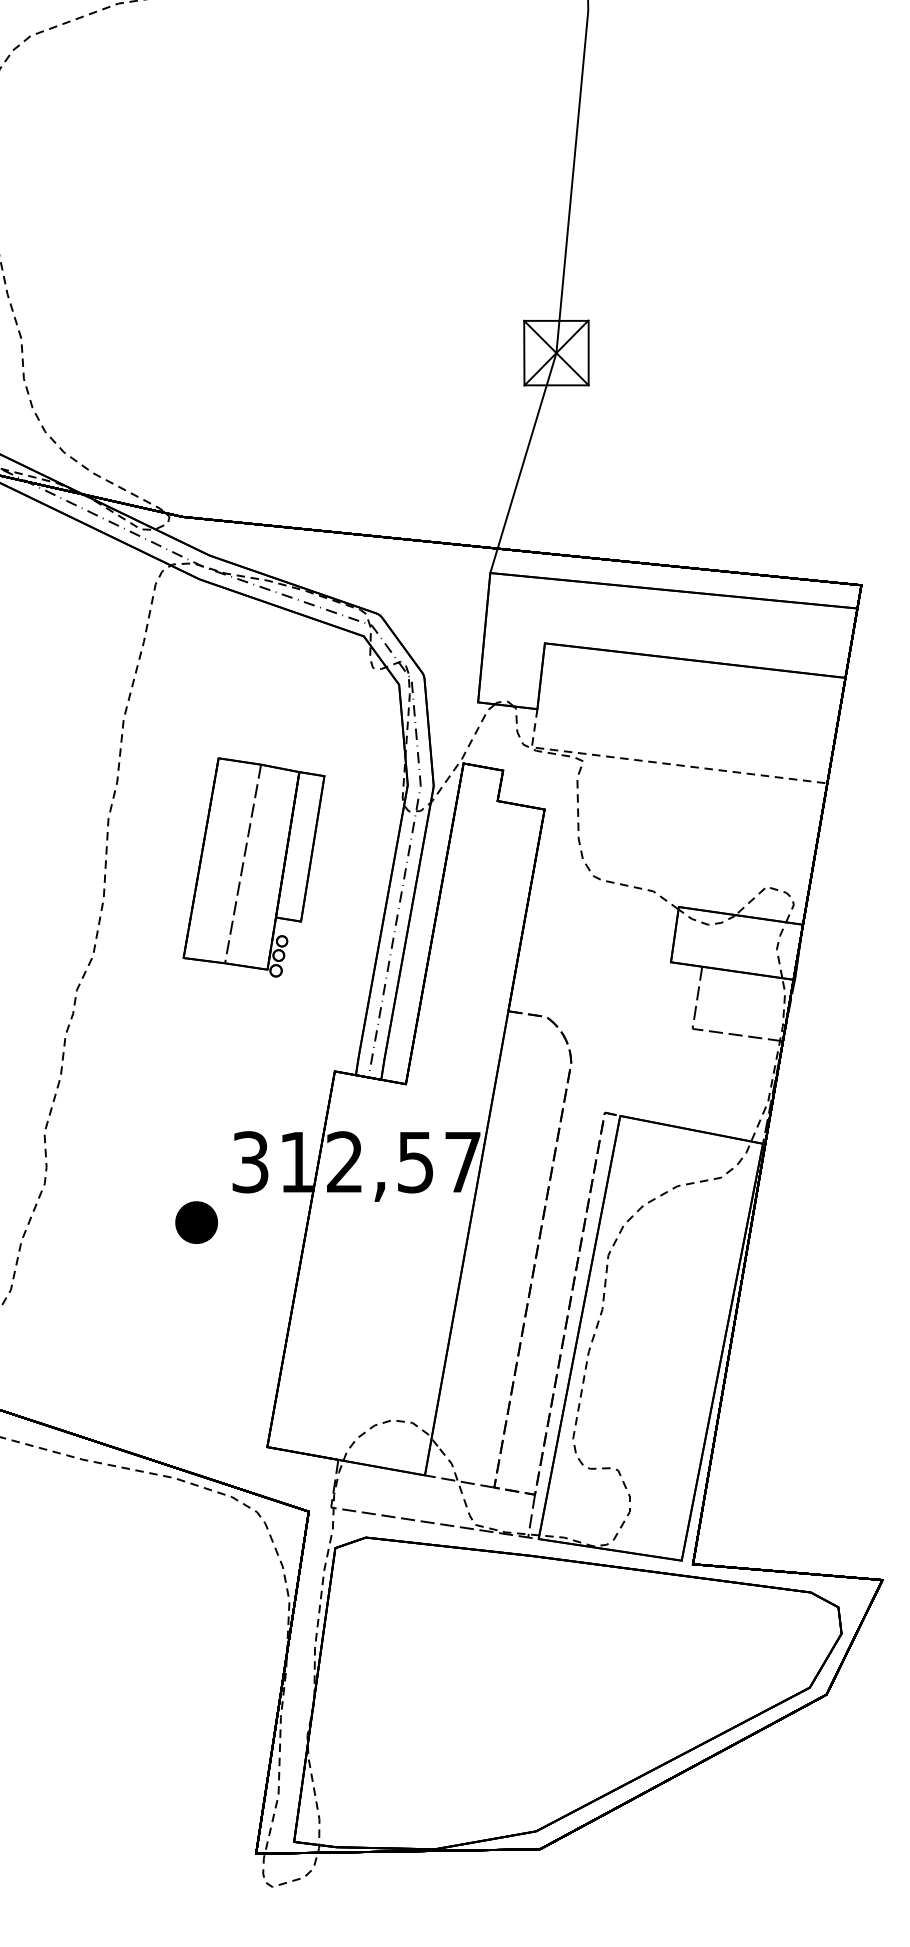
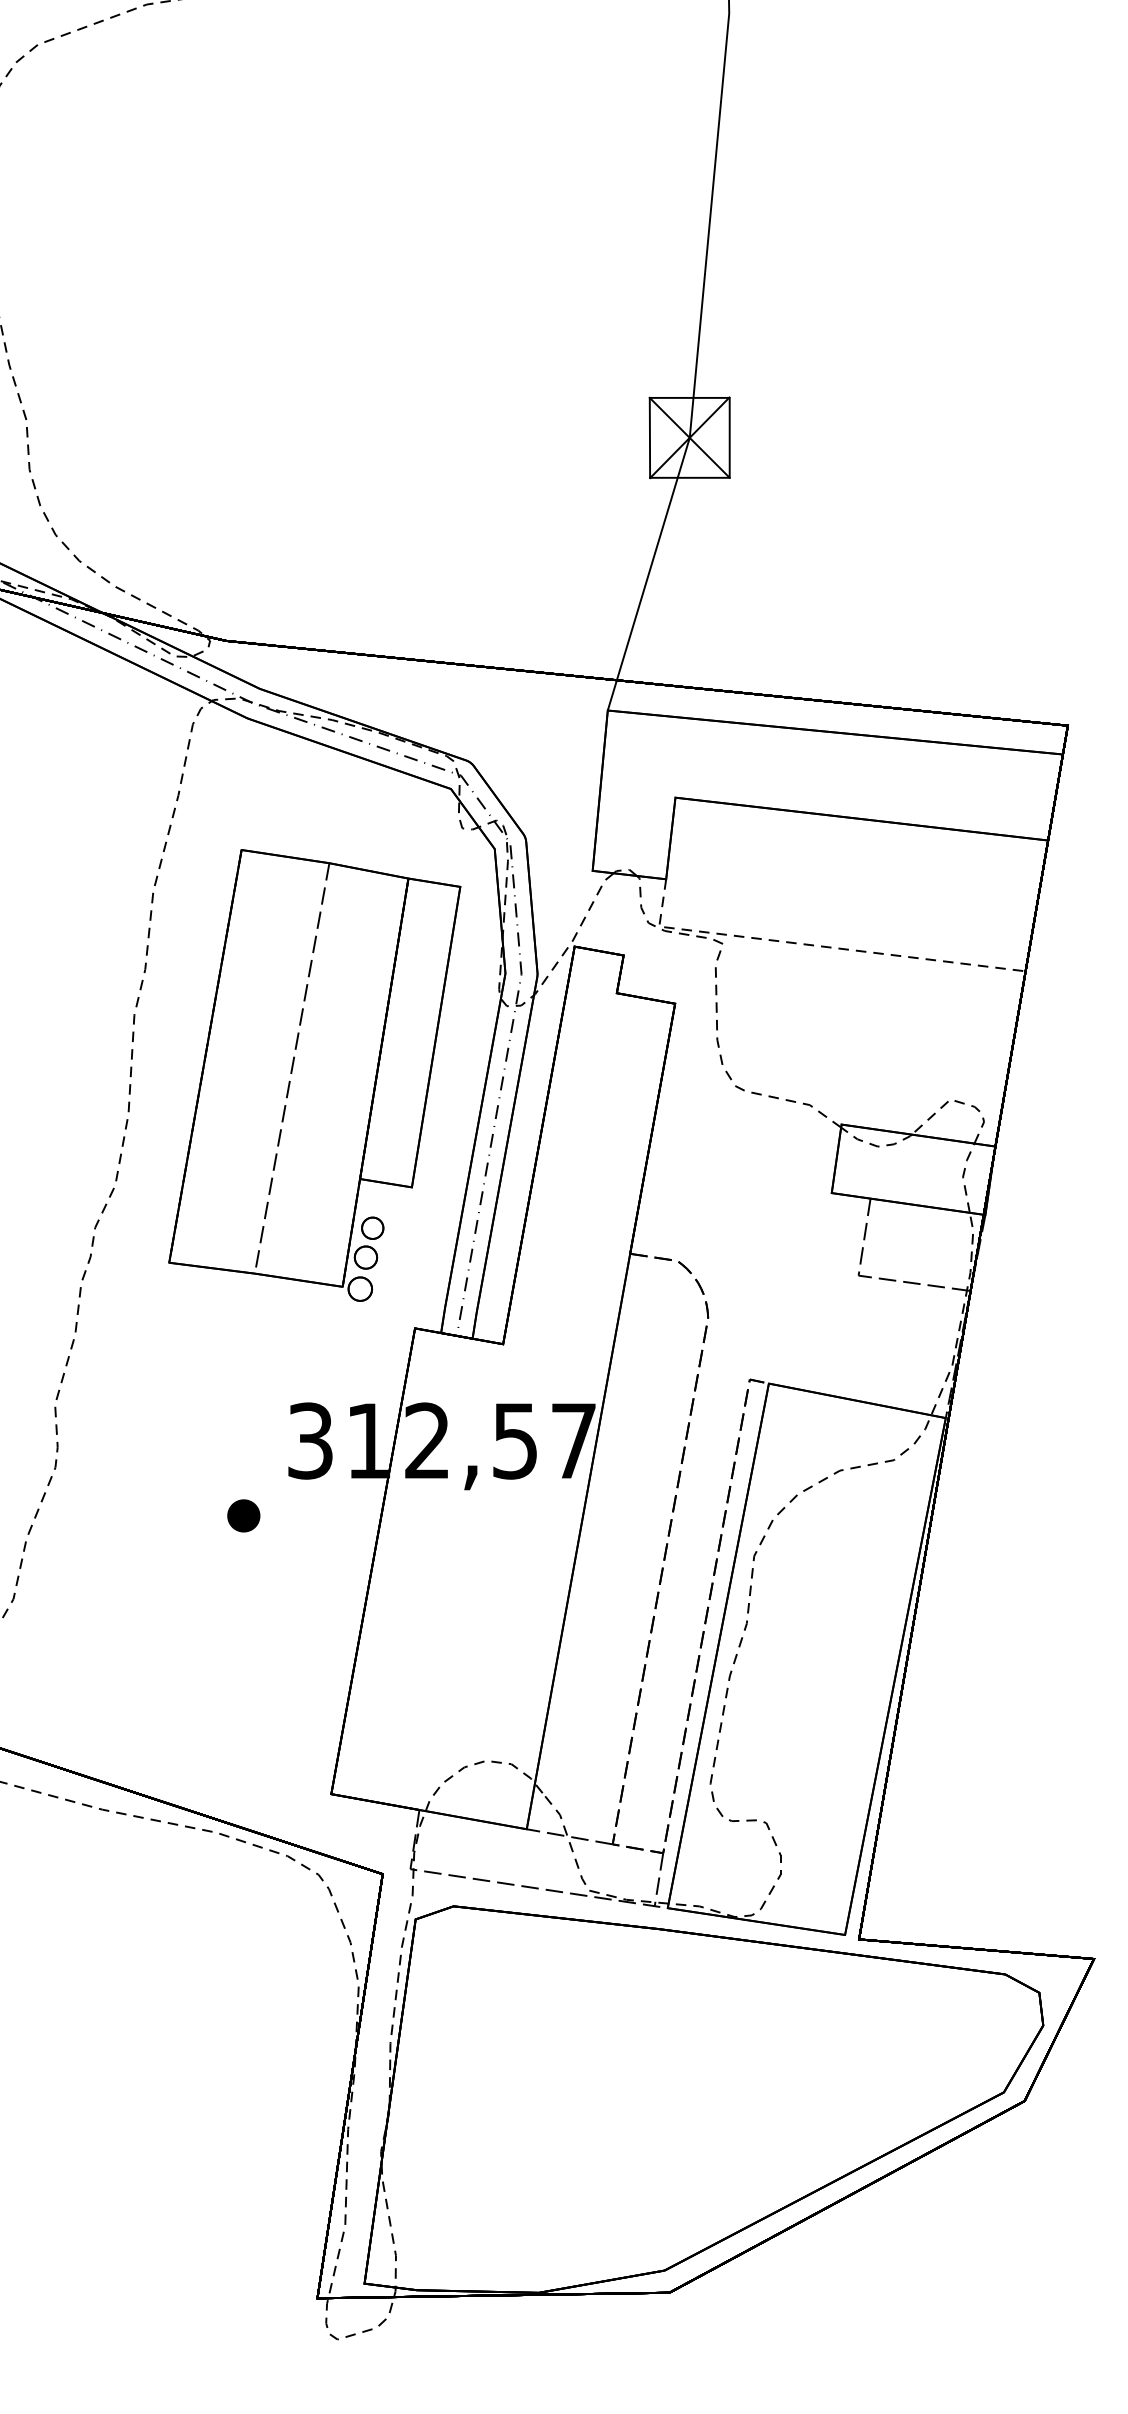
part: (253, 867) -> (314, 1075), size x1.67
part: (196, 1222) -> (243, 1515), size x0.62

